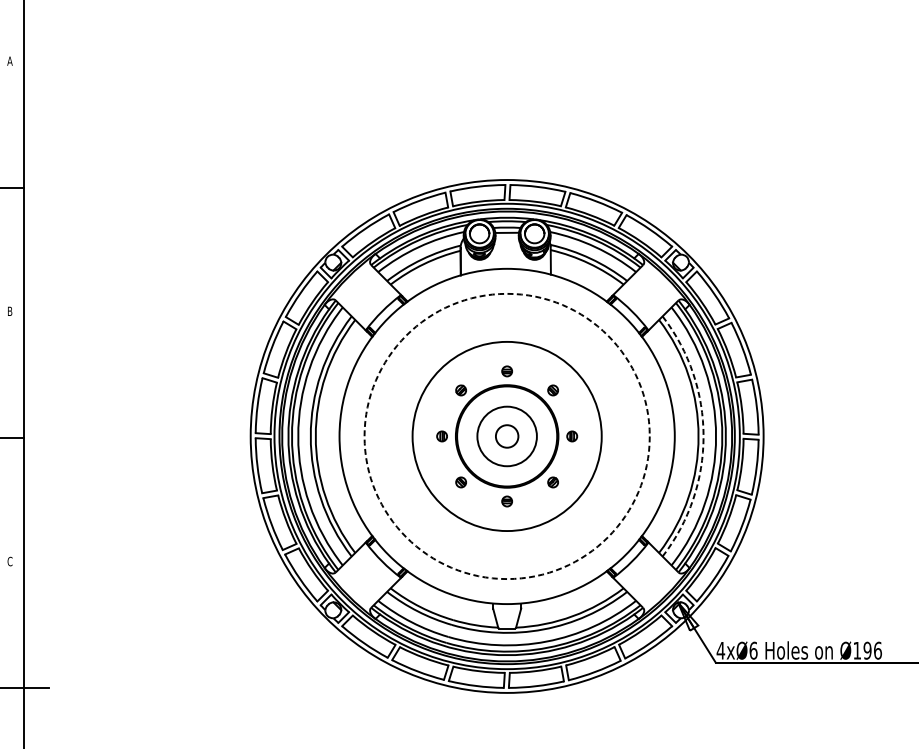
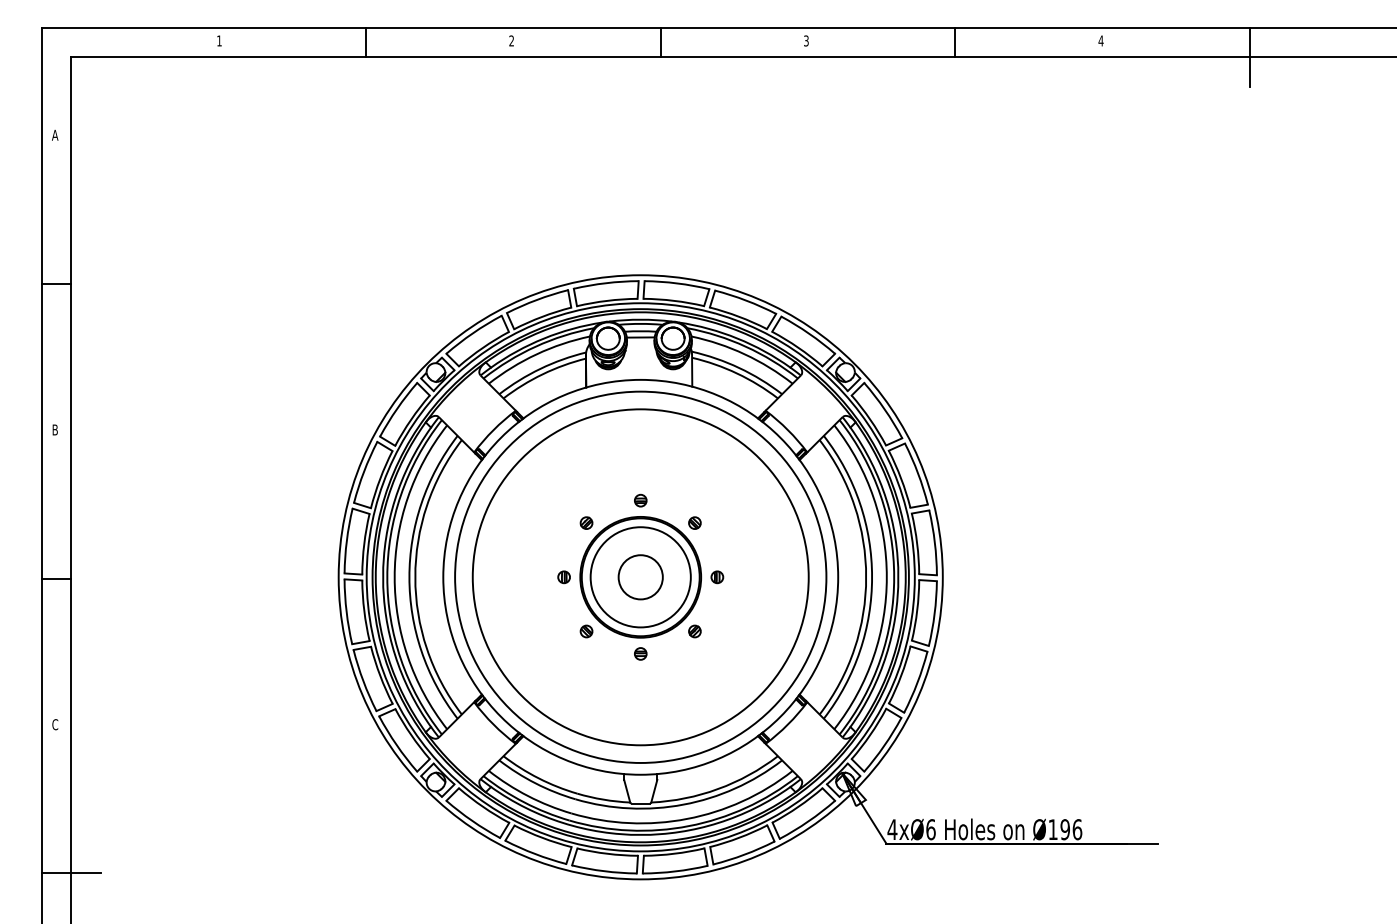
circle: (506, 435) -> (640, 576), size x1.67
circle: (506, 436) -> (640, 577), dashed -> solid
circle: (506, 436) -> (640, 577), size x1.43
circle: (506, 436) -> (640, 577), size x1.67
arc: (703, 436) -> (872, 577), dashed -> solid

